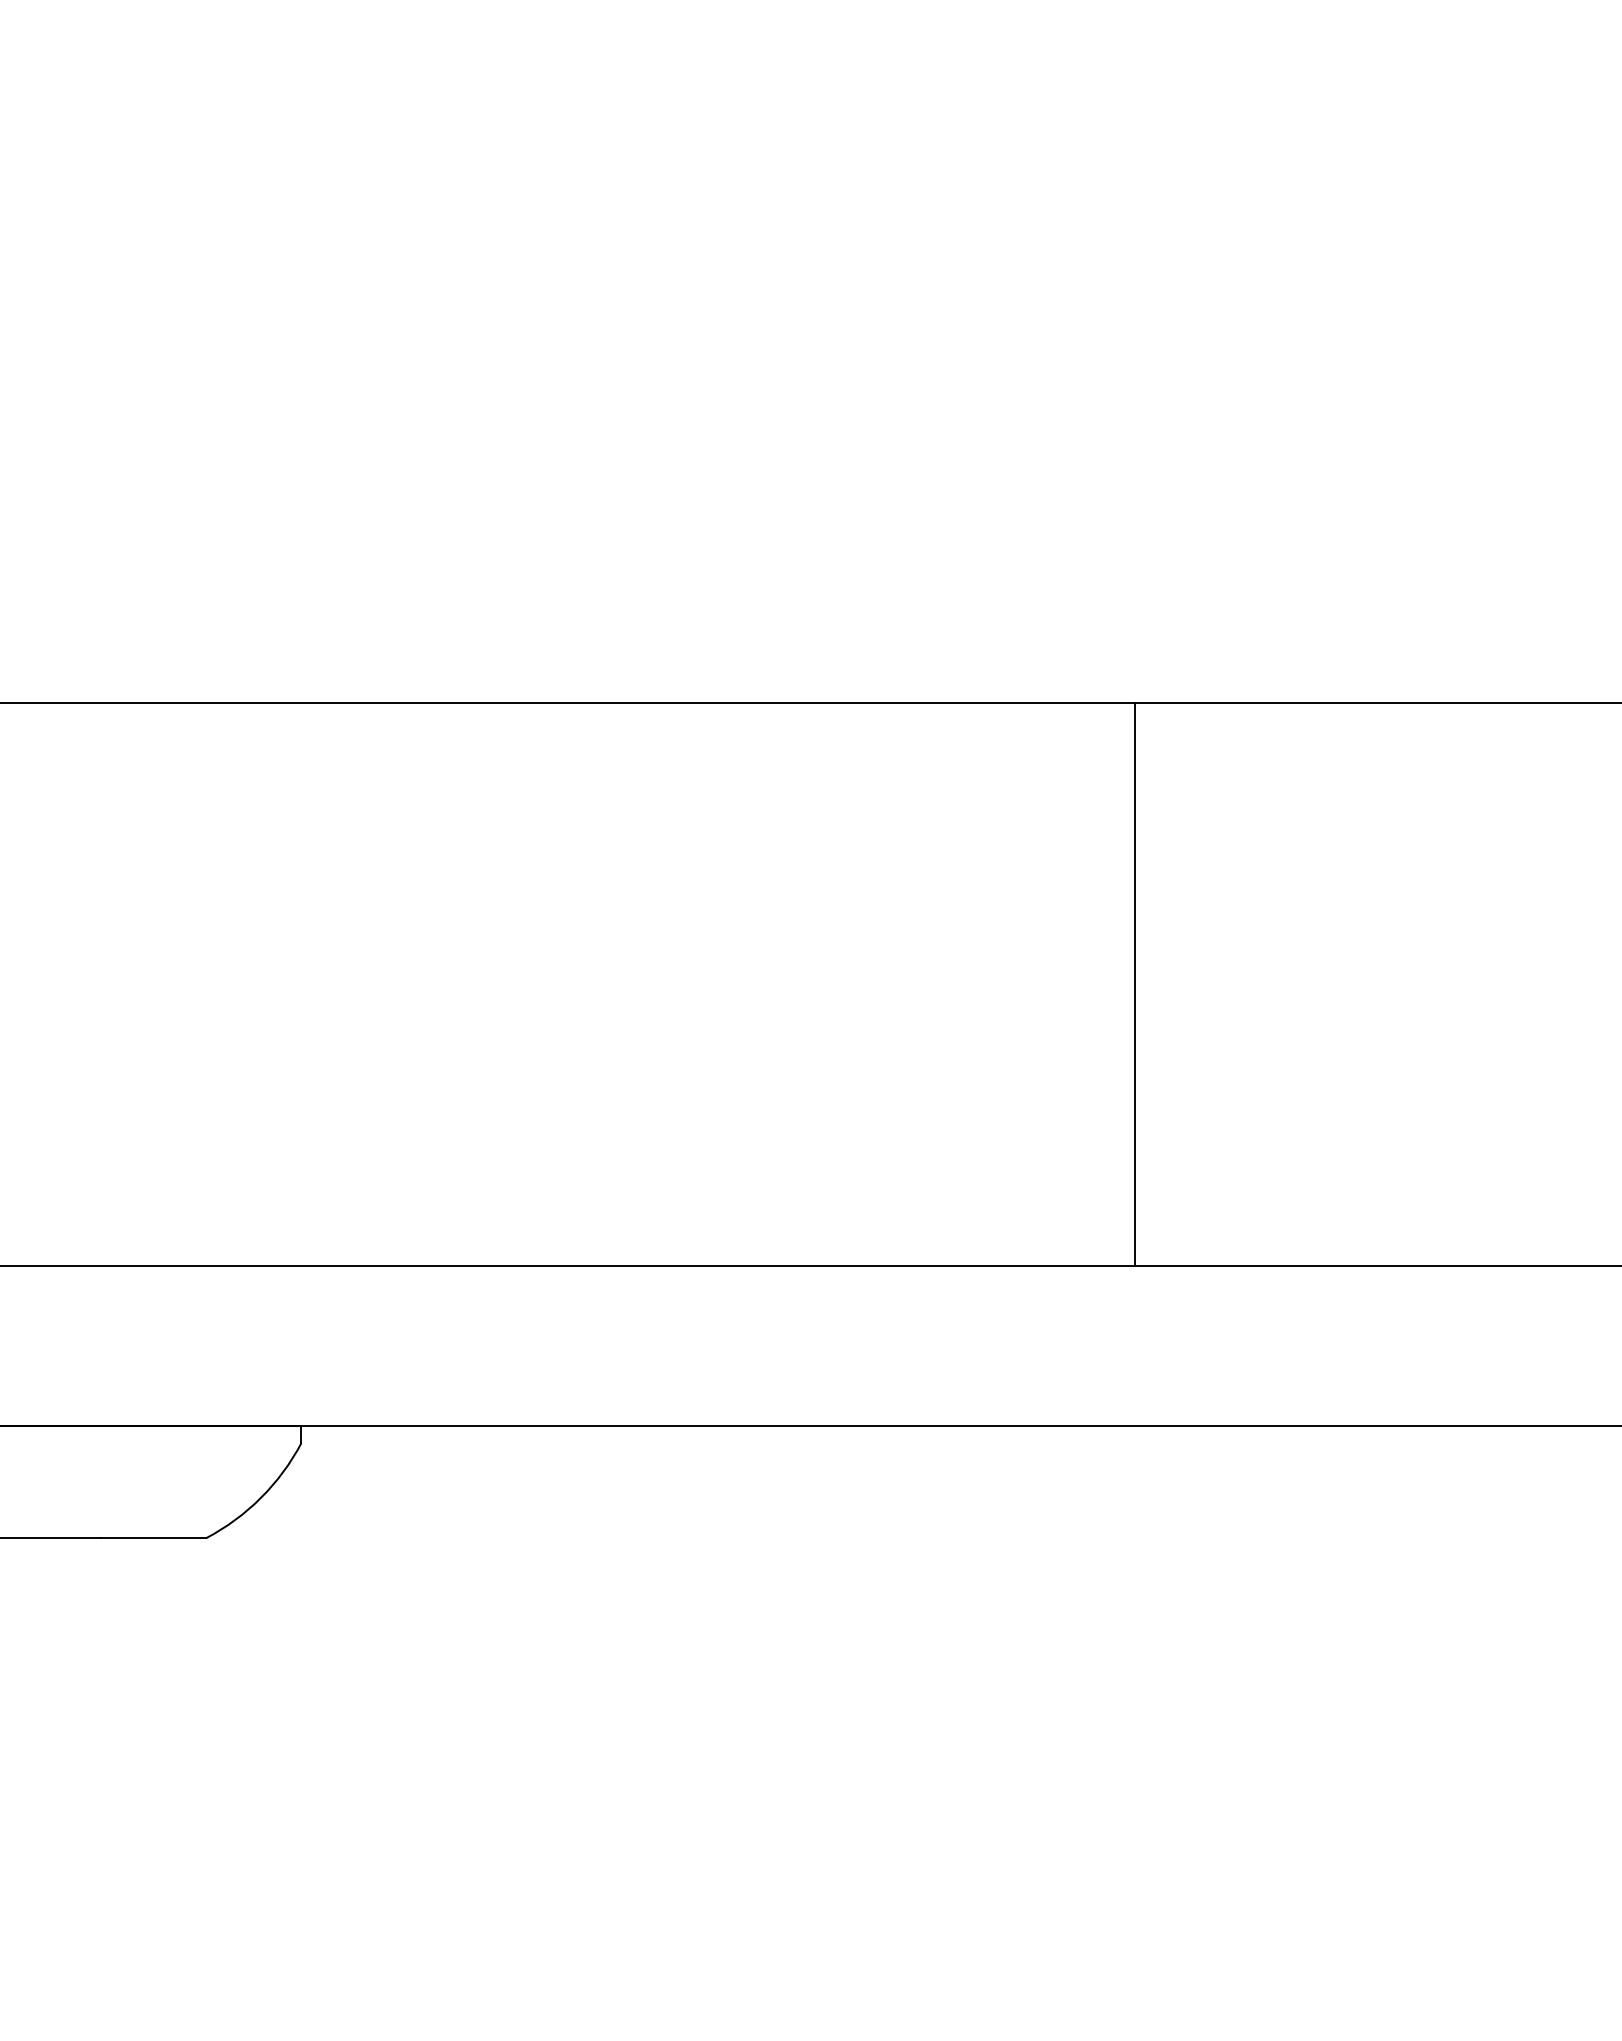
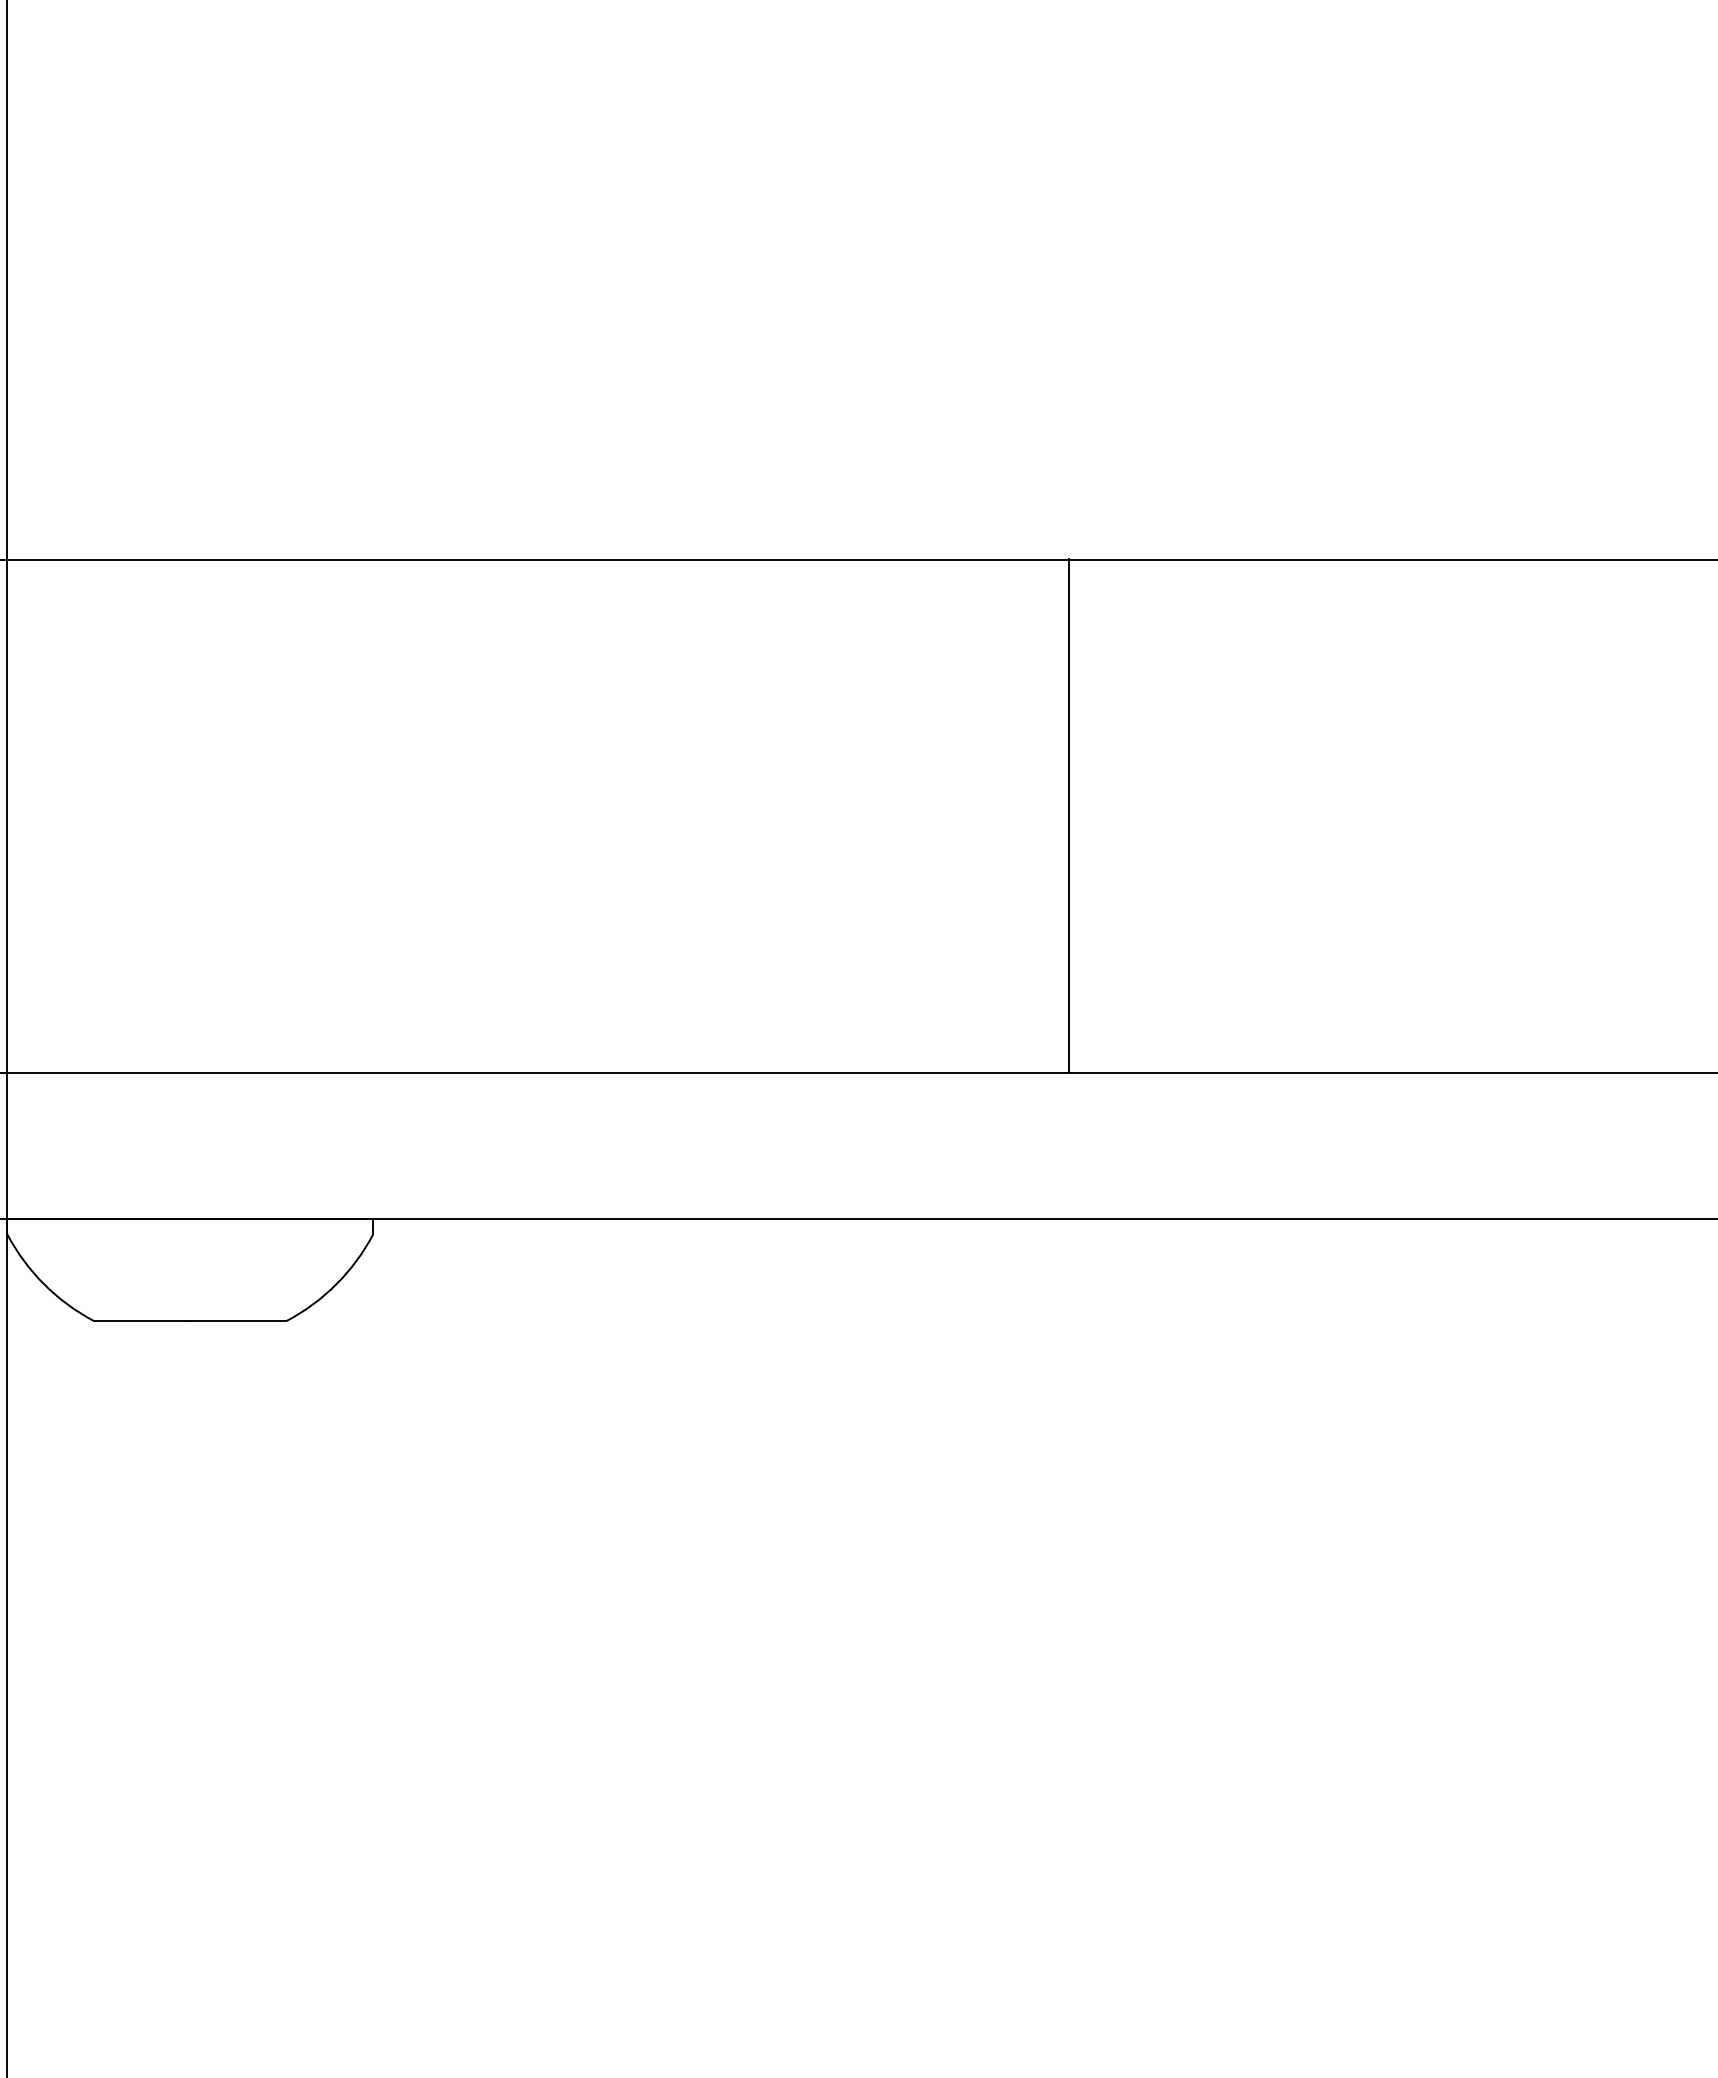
line: (1135, 983) -> (1069, 815), moved

